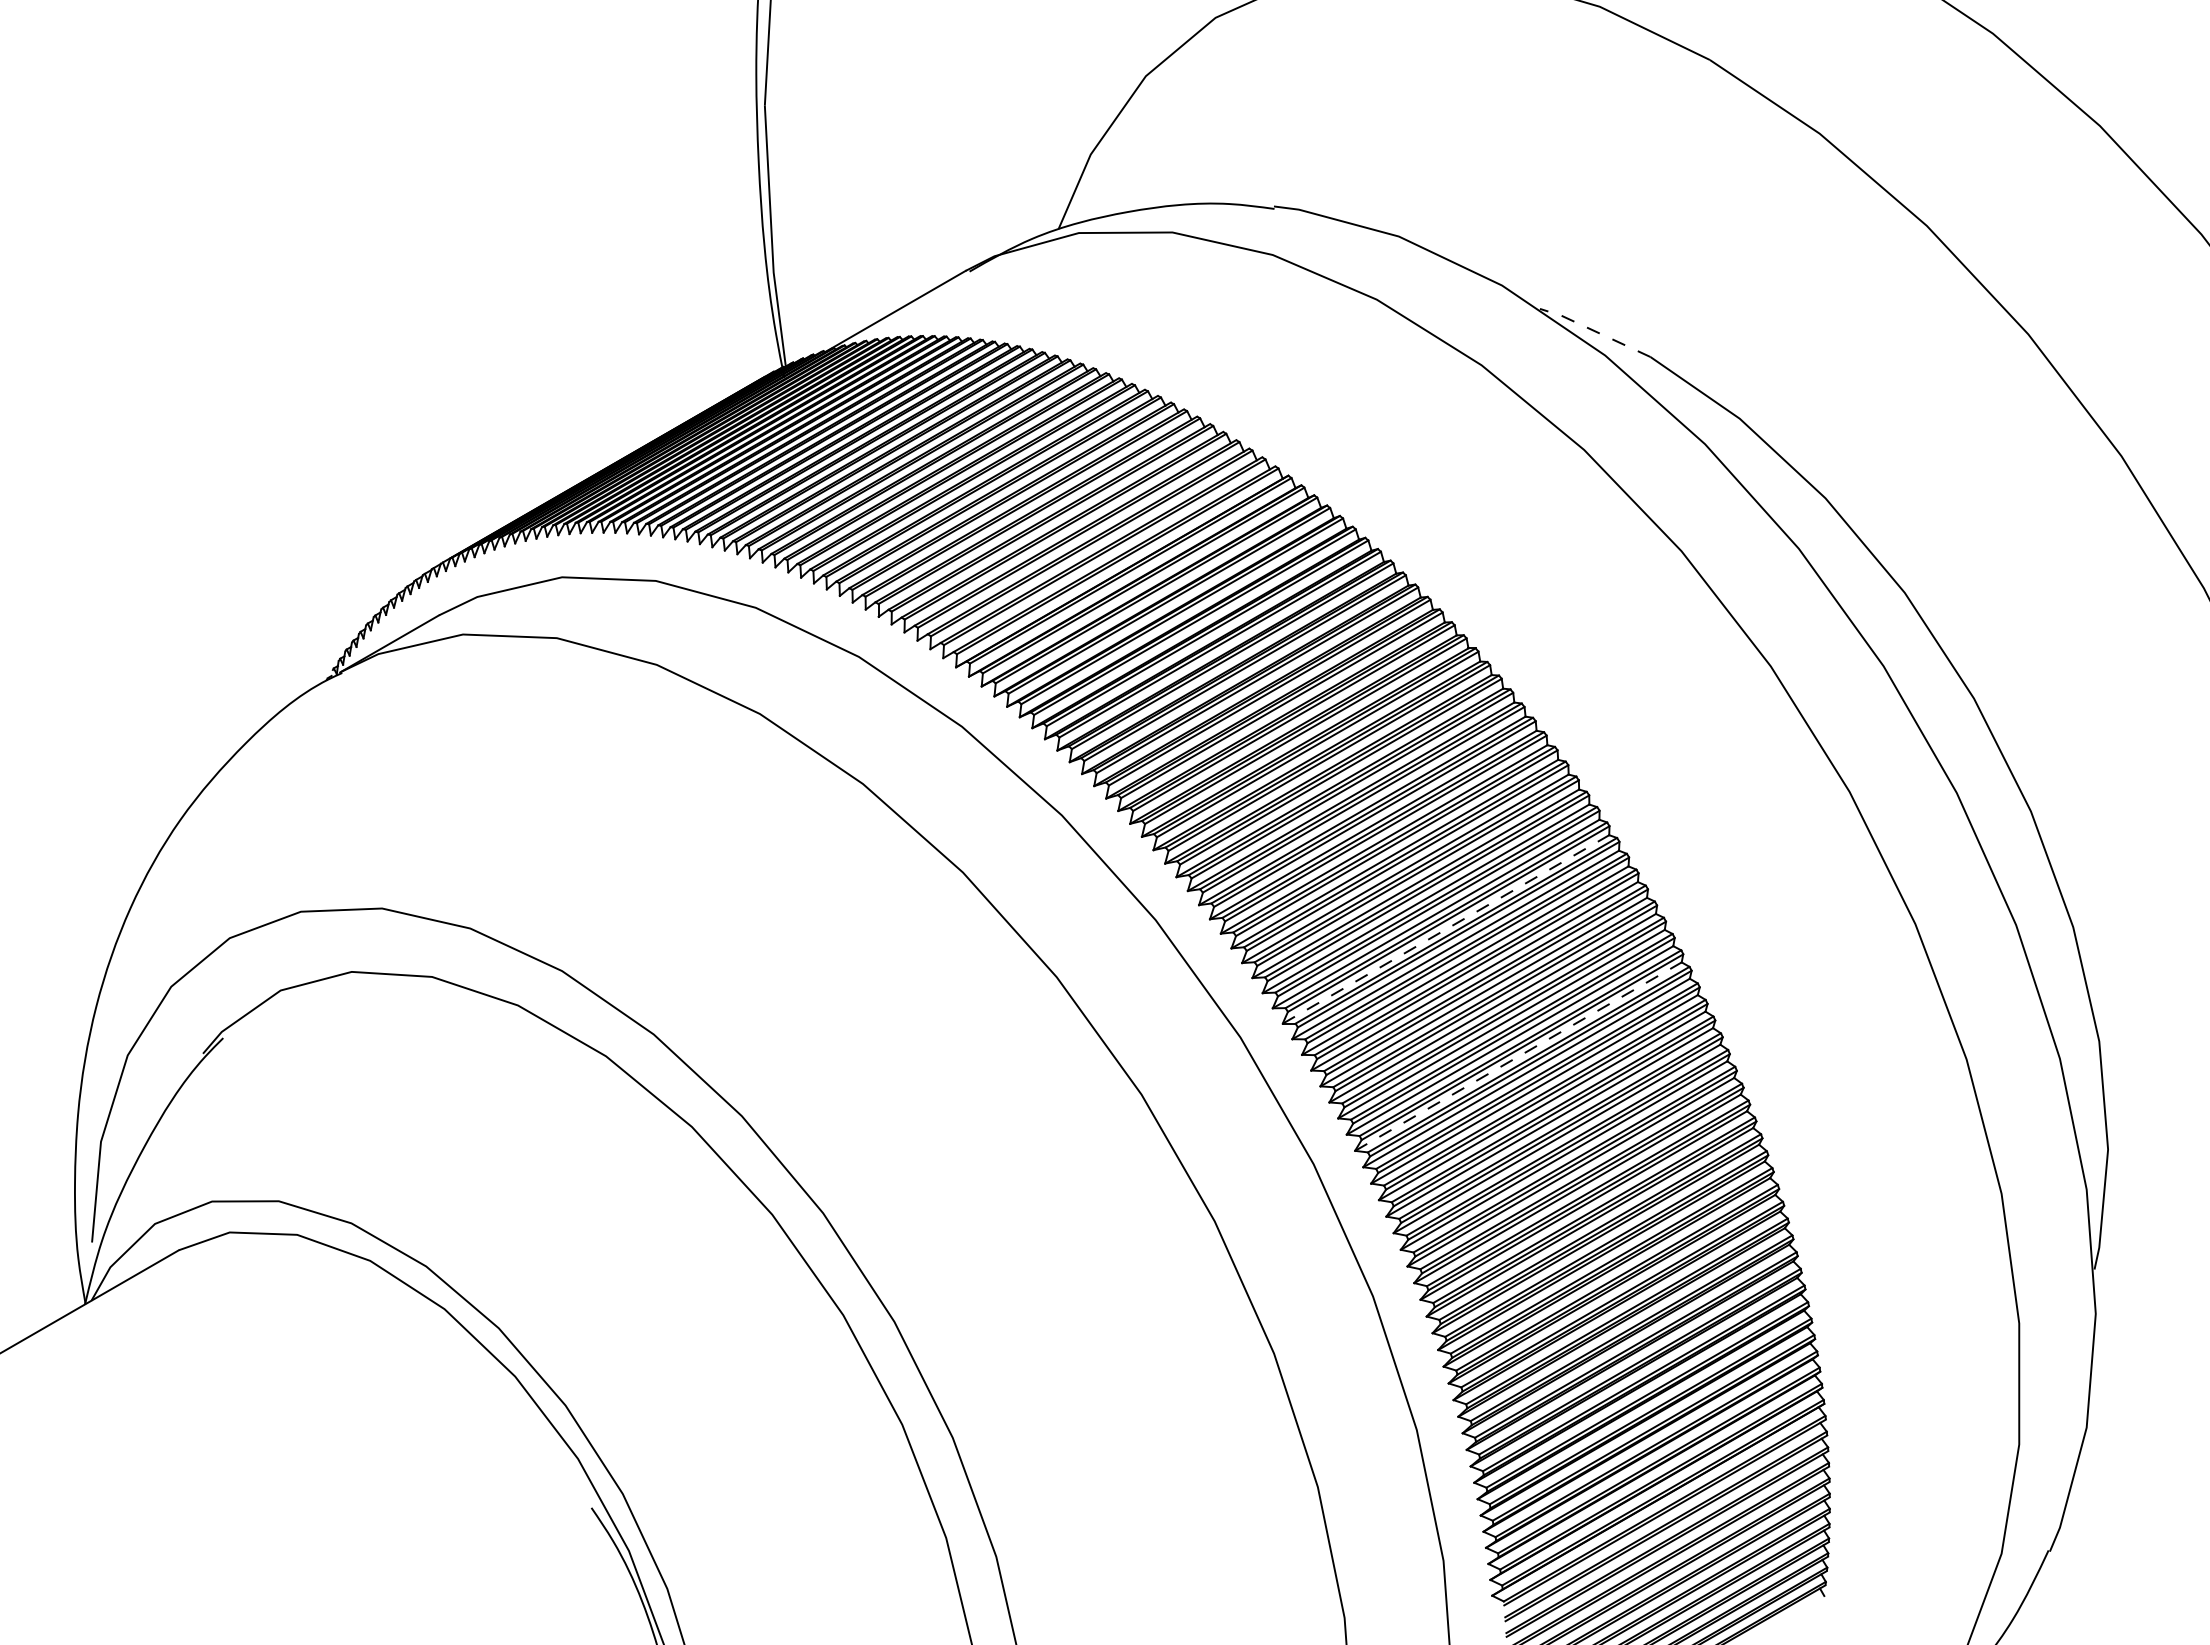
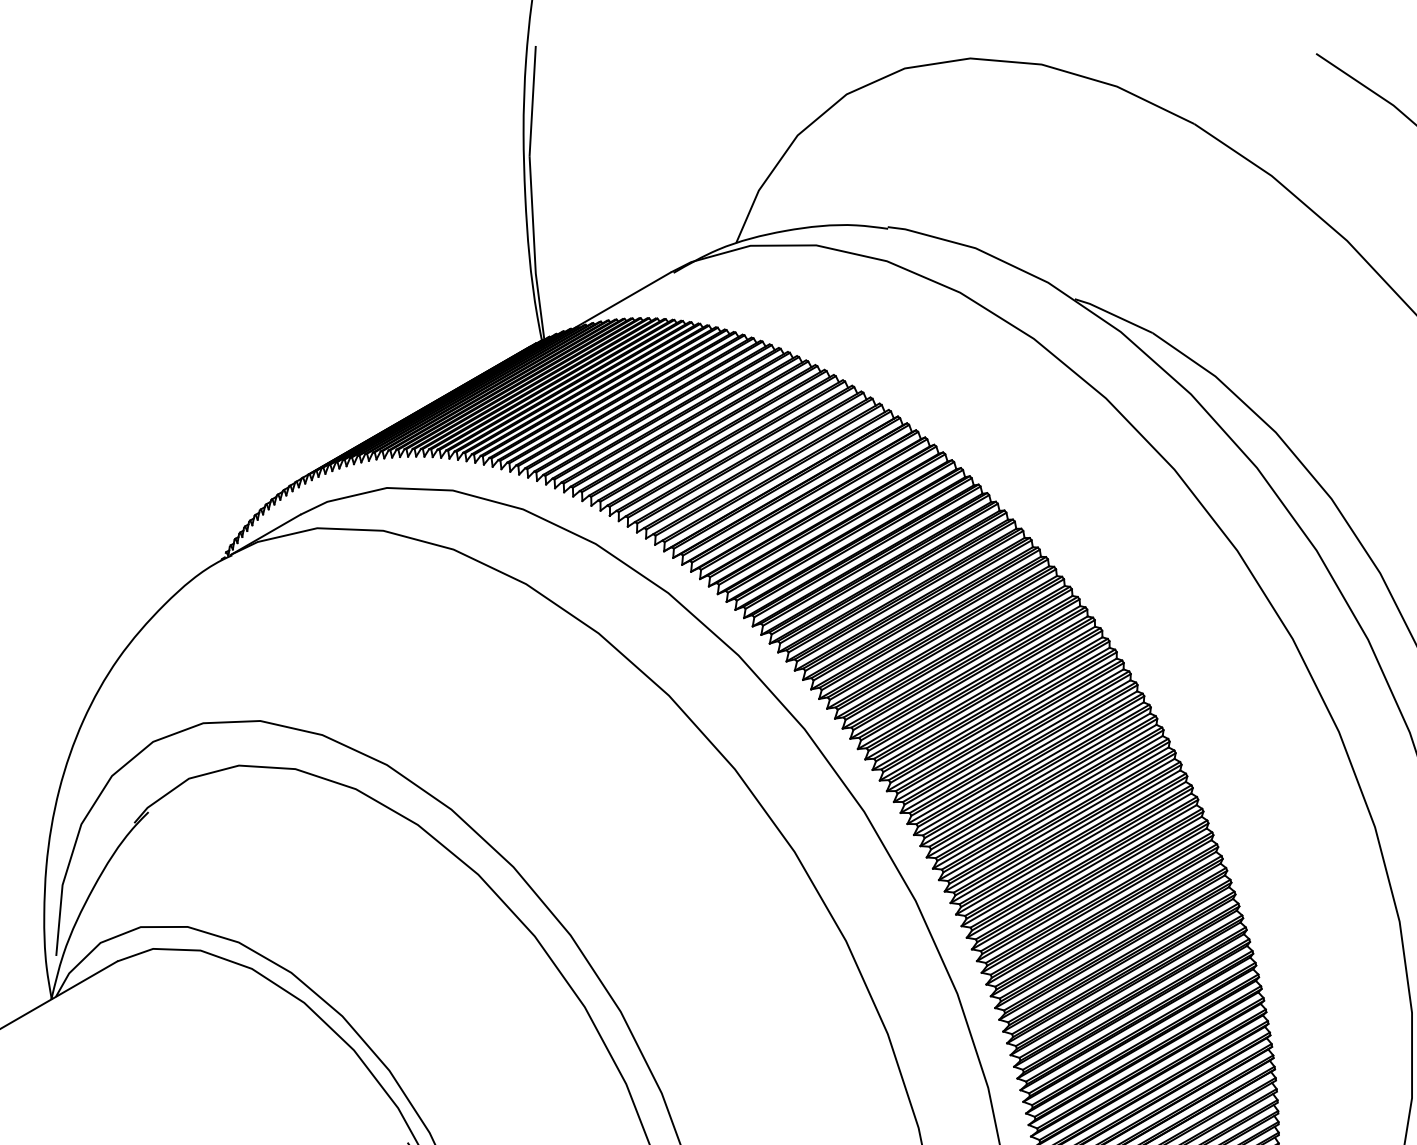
line: (1594, 331) -> (1113, 315), dashed -> solid
line: (1446, 929) -> (1009, 735), dashed -> solid
line: (1518, 1056) -> (1059, 825), dashed -> solid

